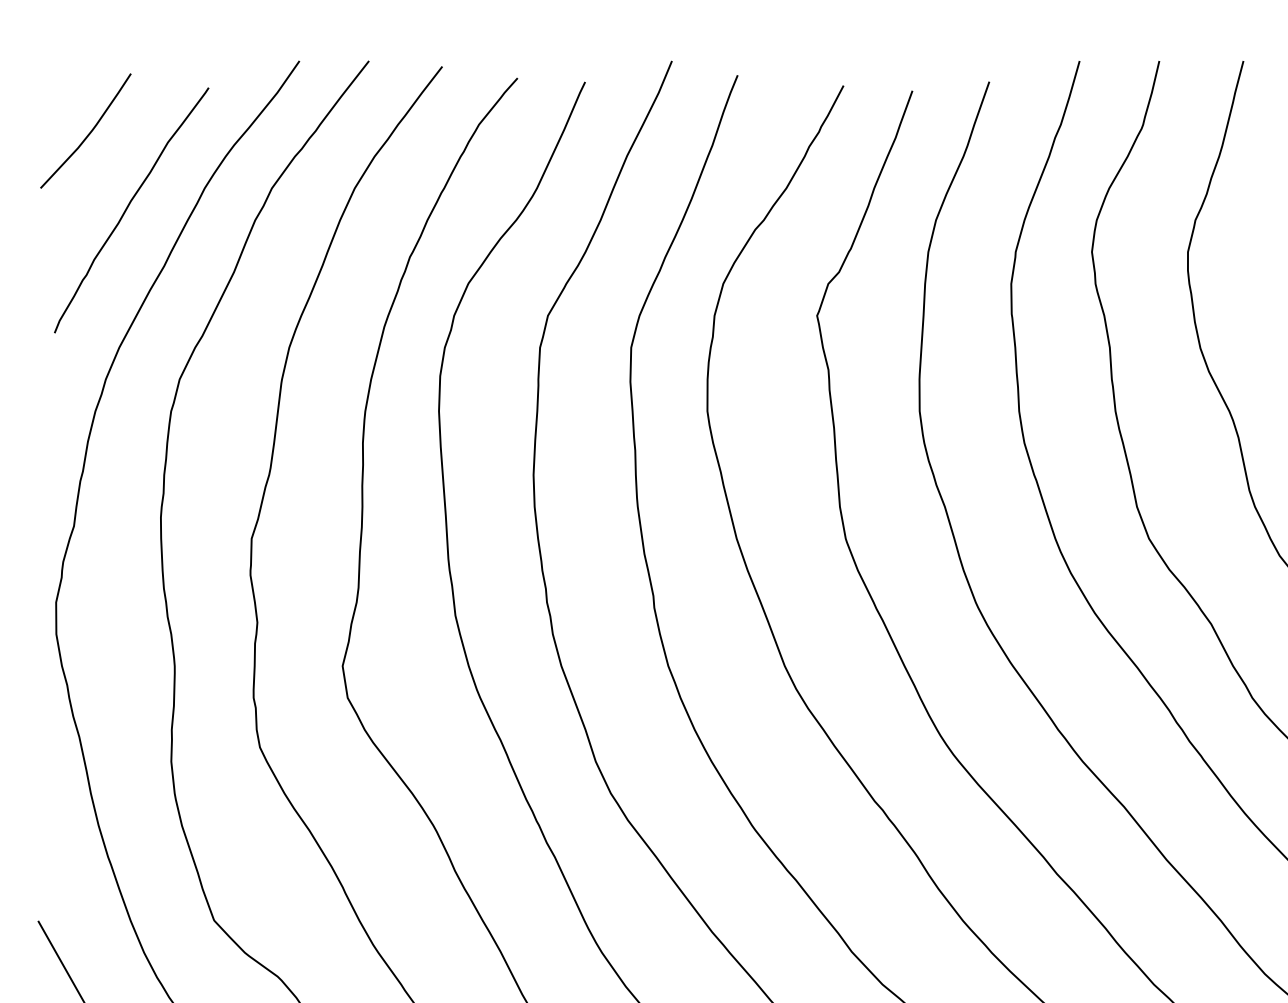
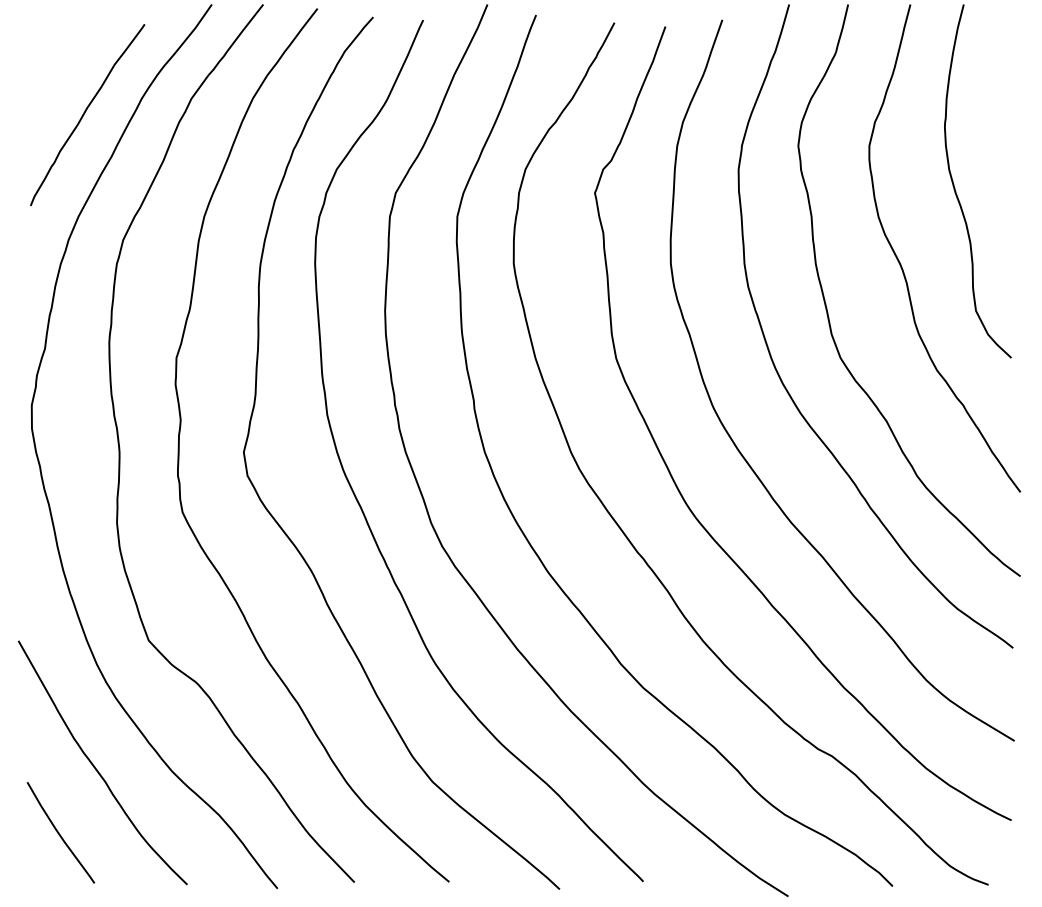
curve: (89, 131) -> (56, 56), removed

